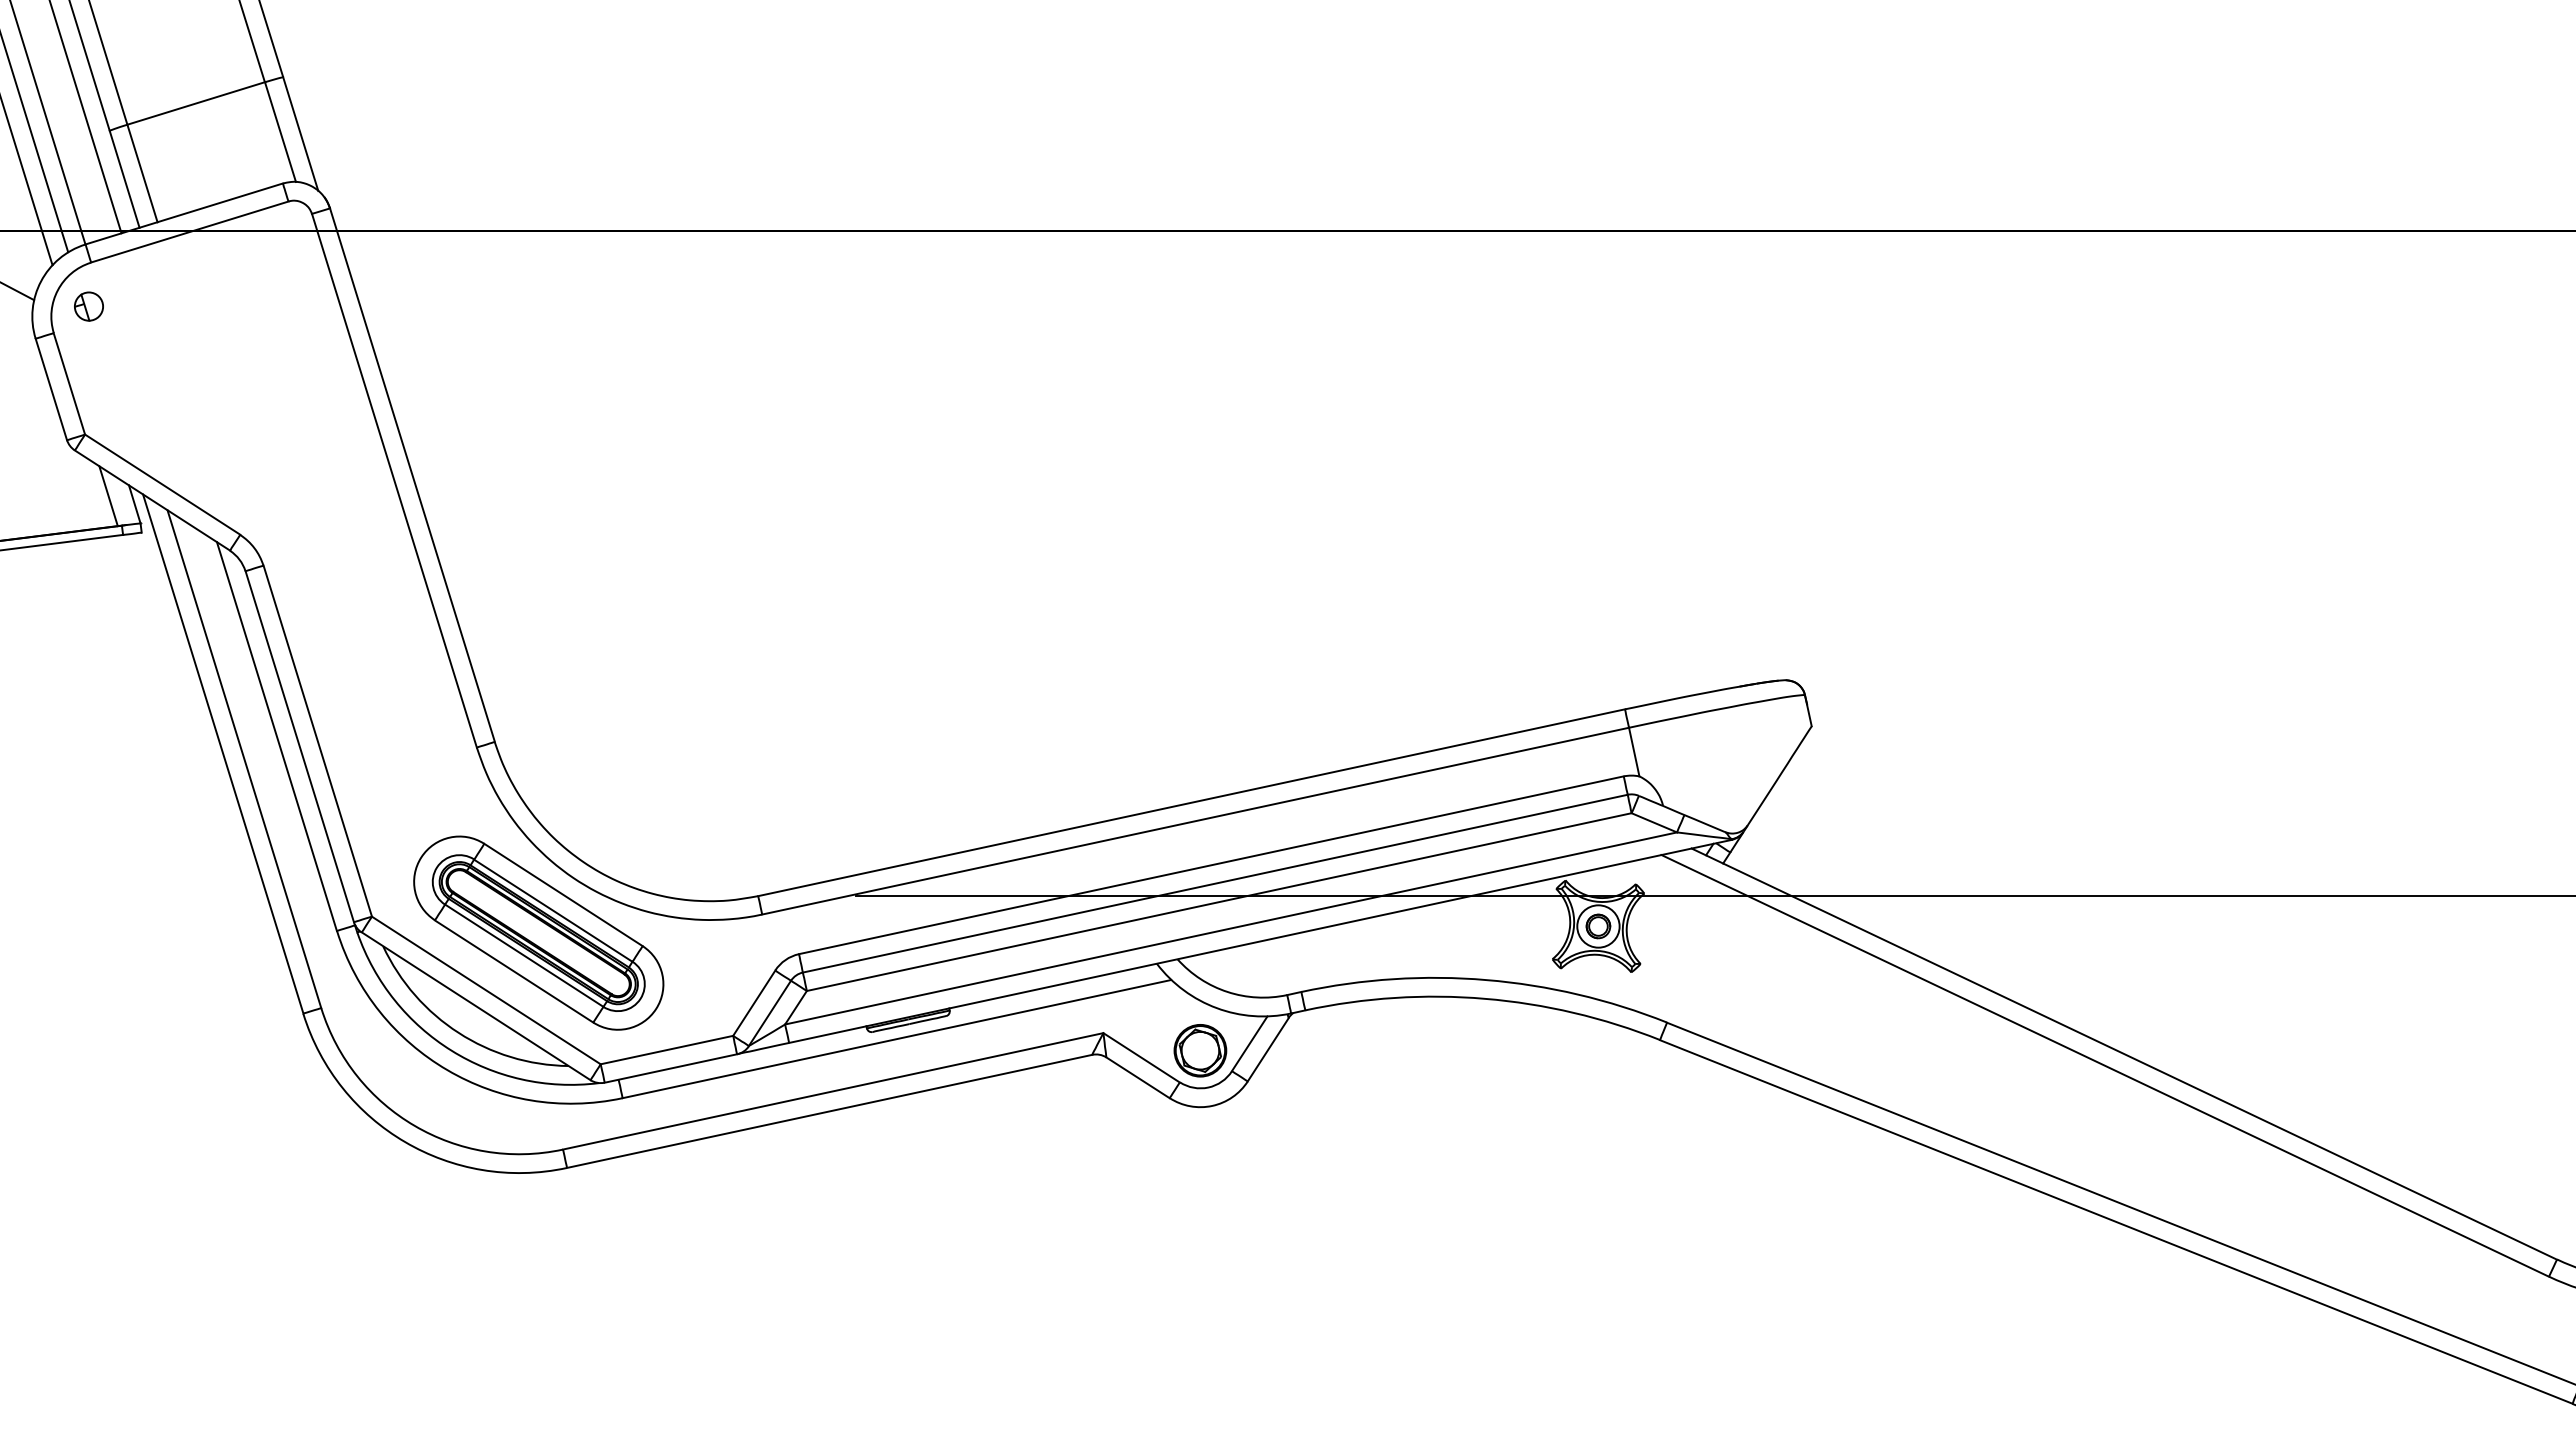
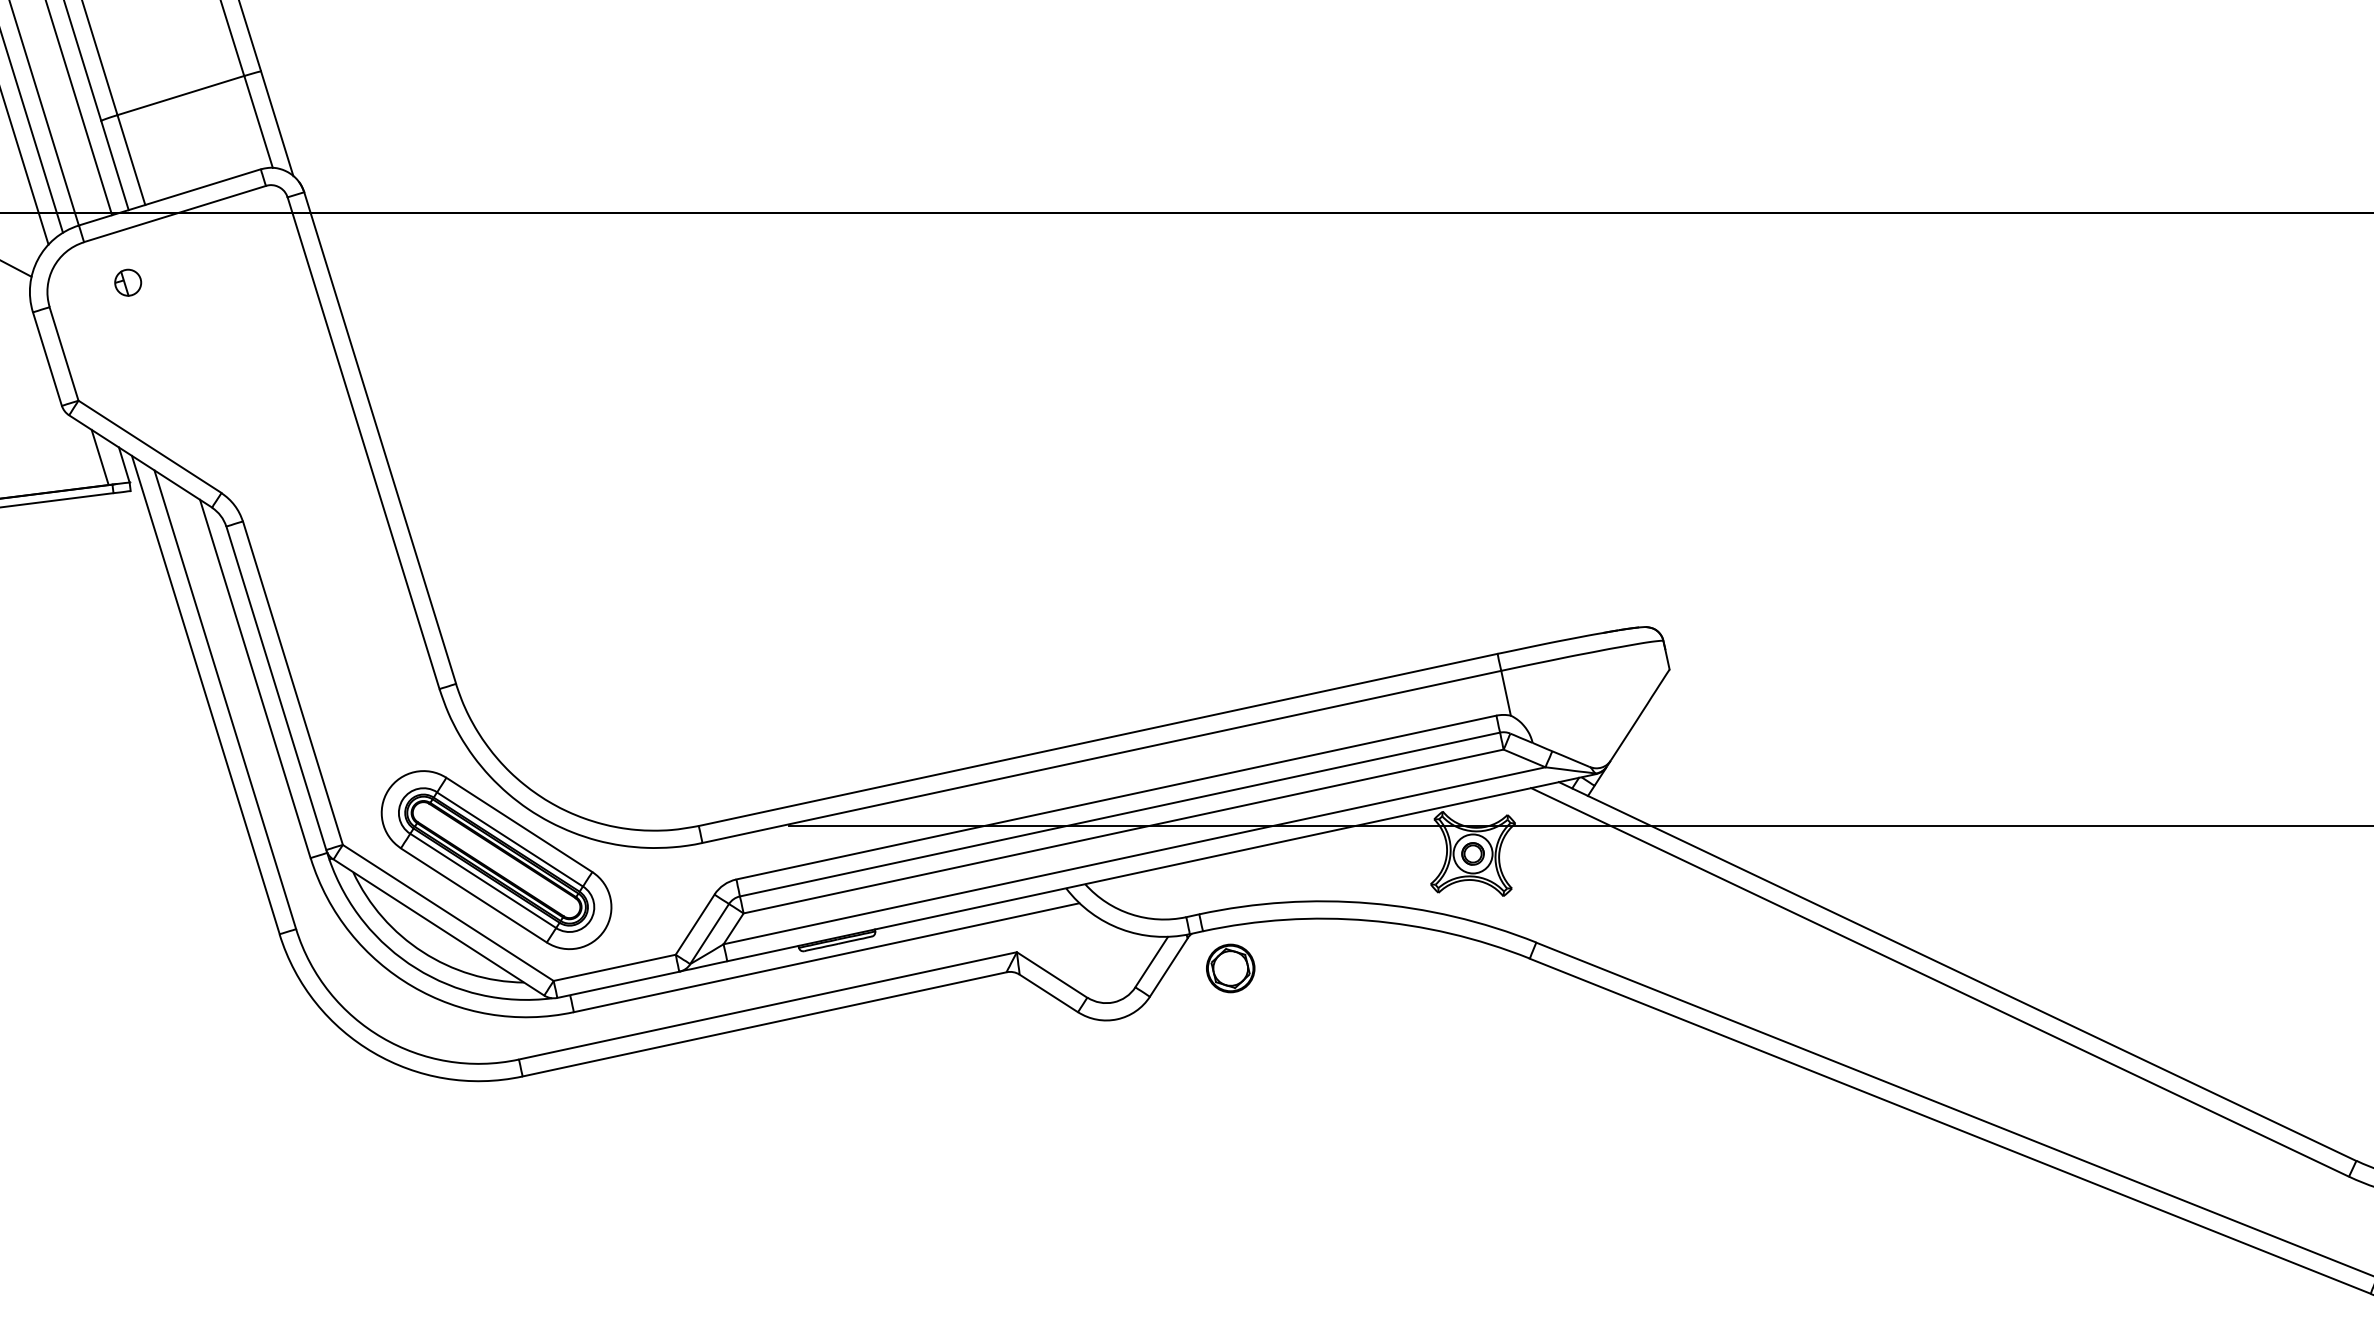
part: (88, 306) -> (127, 282), moved
part: (1200, 1050) -> (1230, 968), moved

